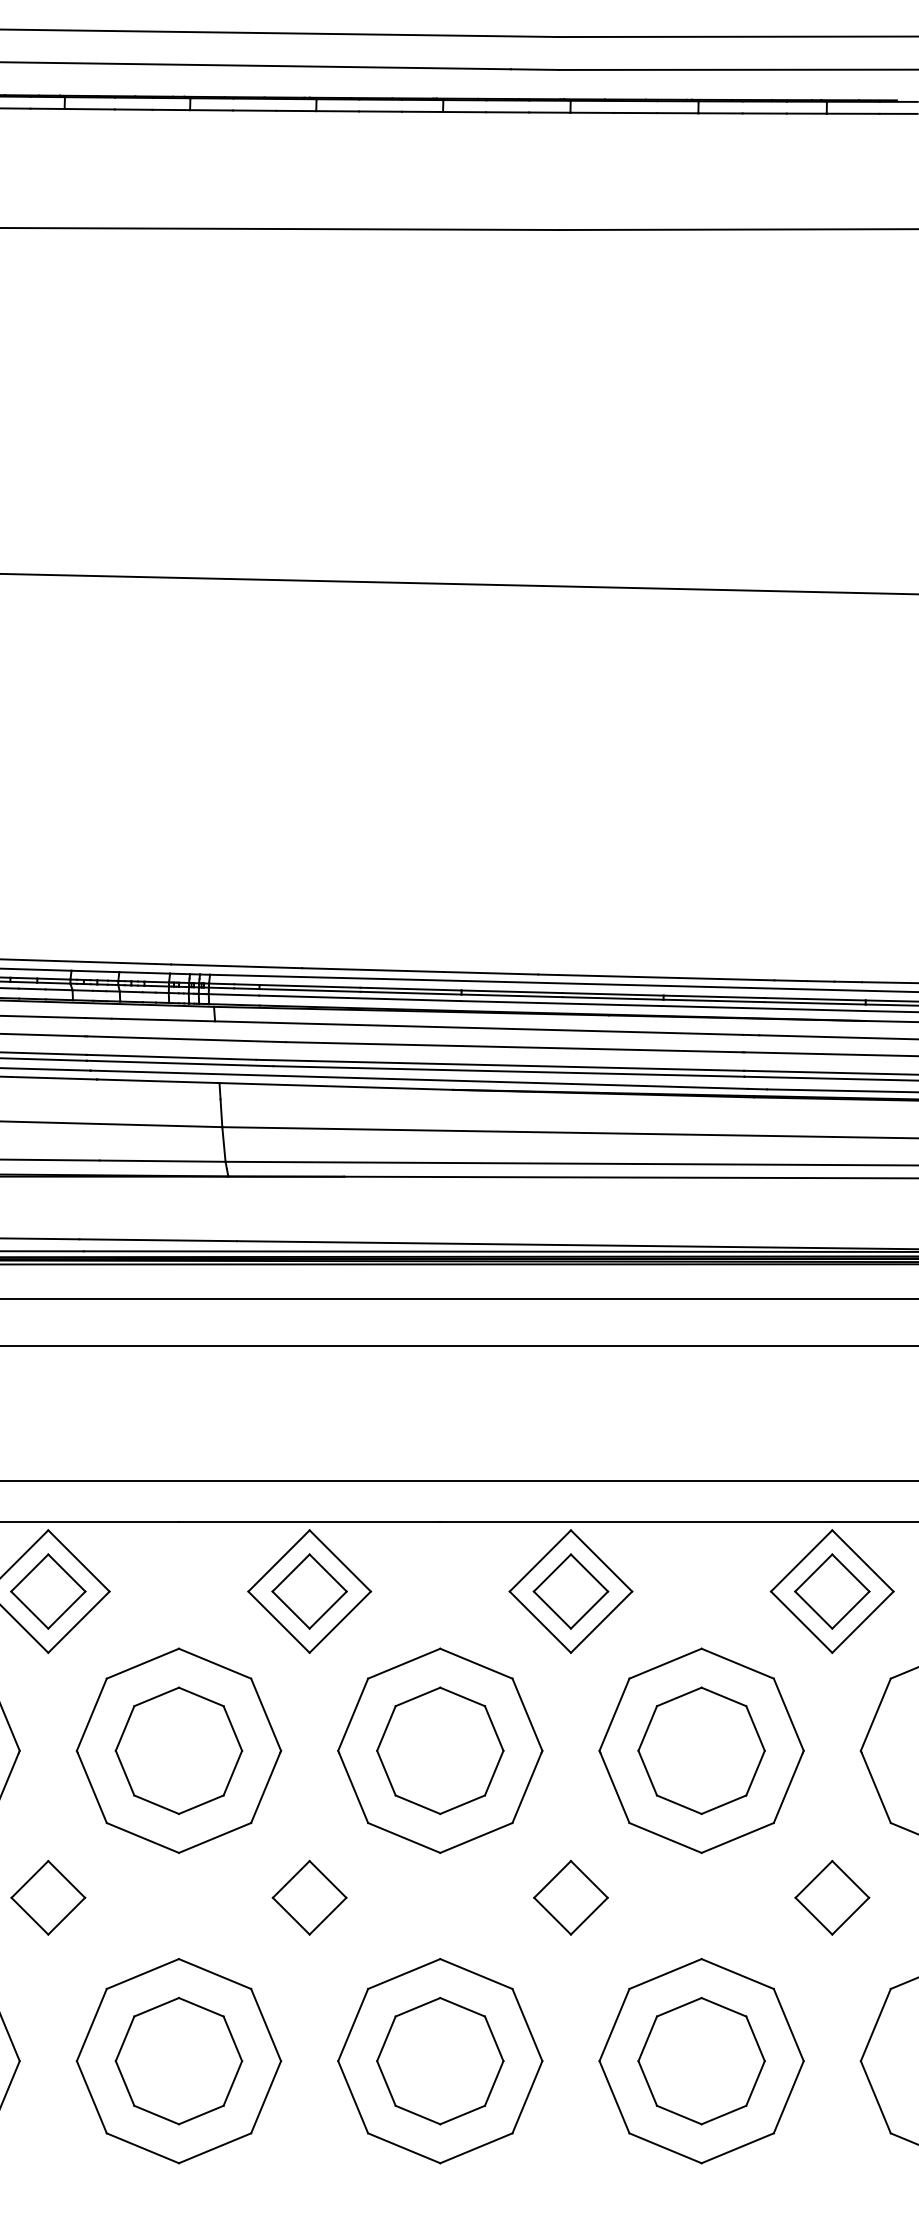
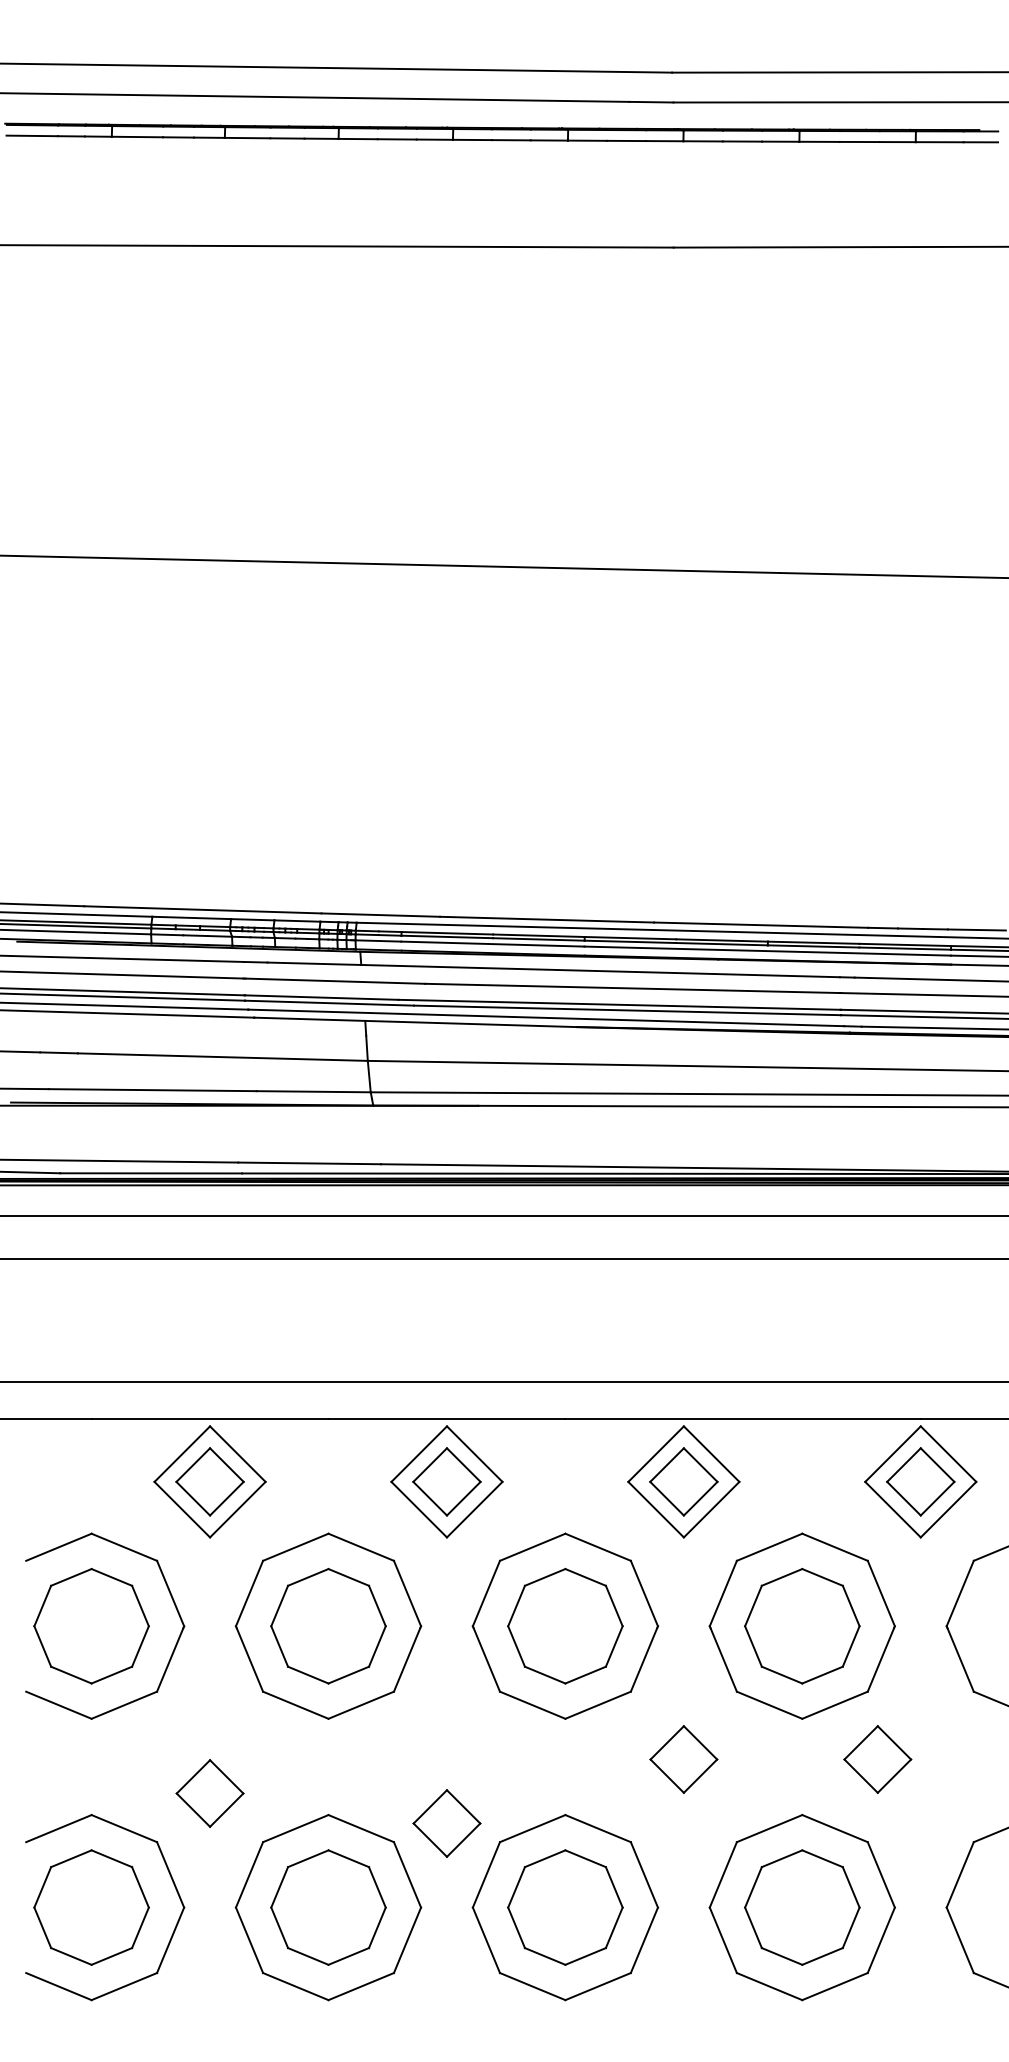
part: (47, 1897) -> (209, 1793), moved
part: (309, 1897) -> (446, 1823), moved
part: (831, 1897) -> (877, 1759), moved

